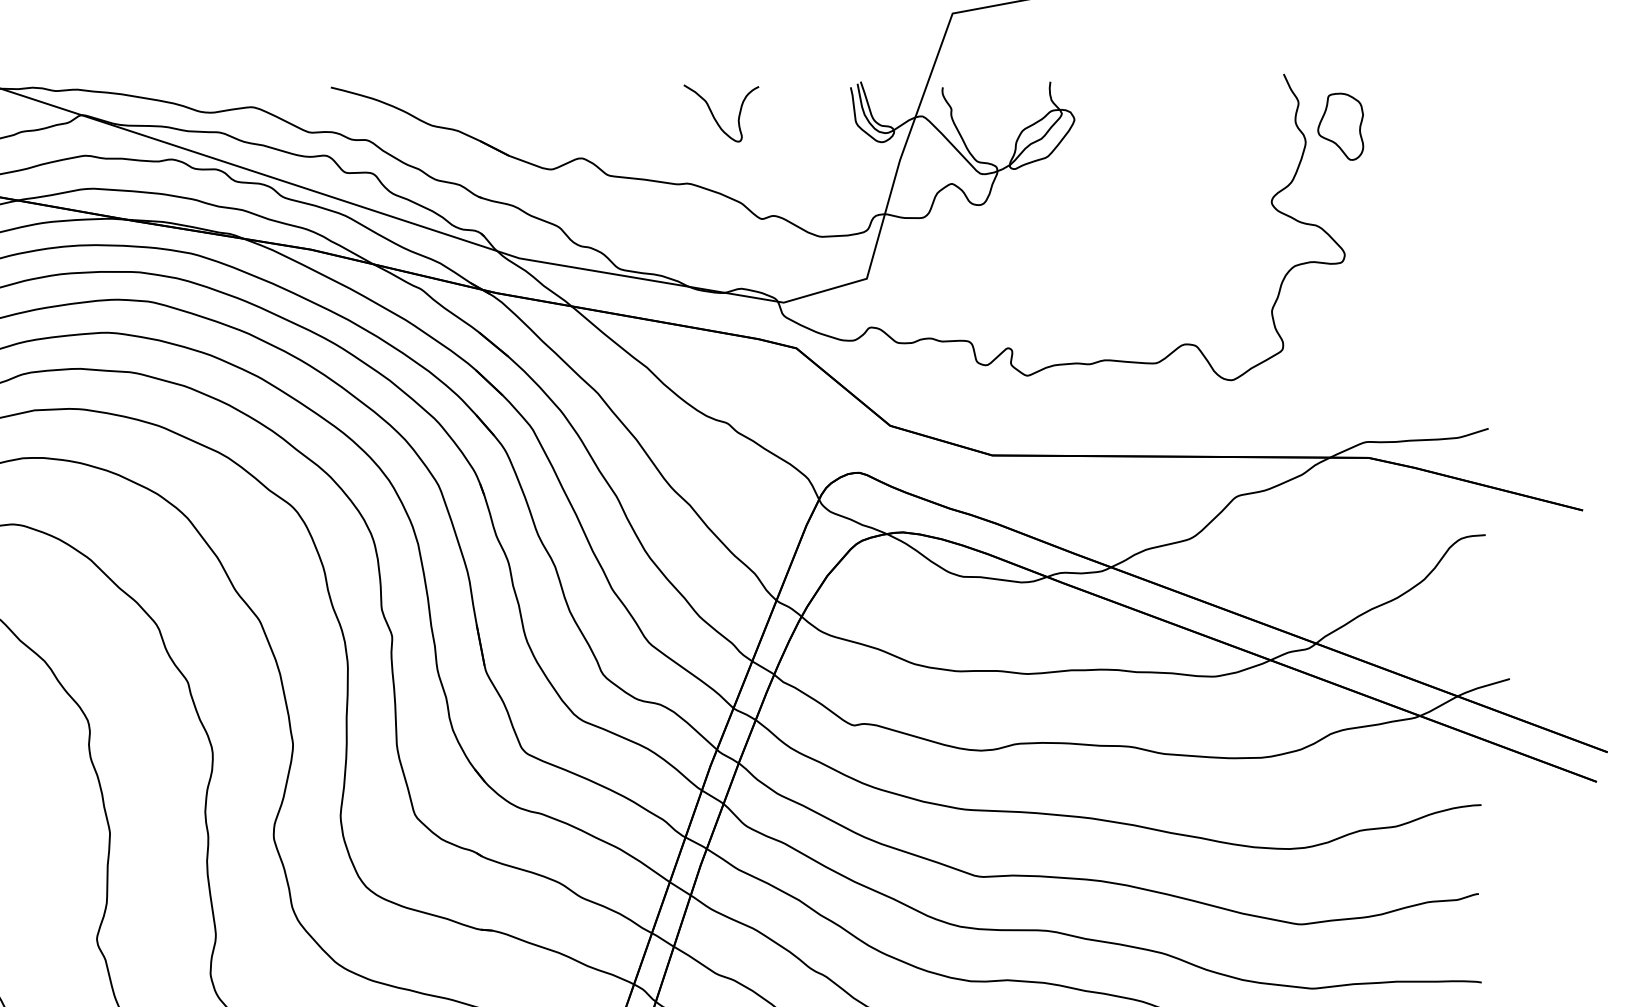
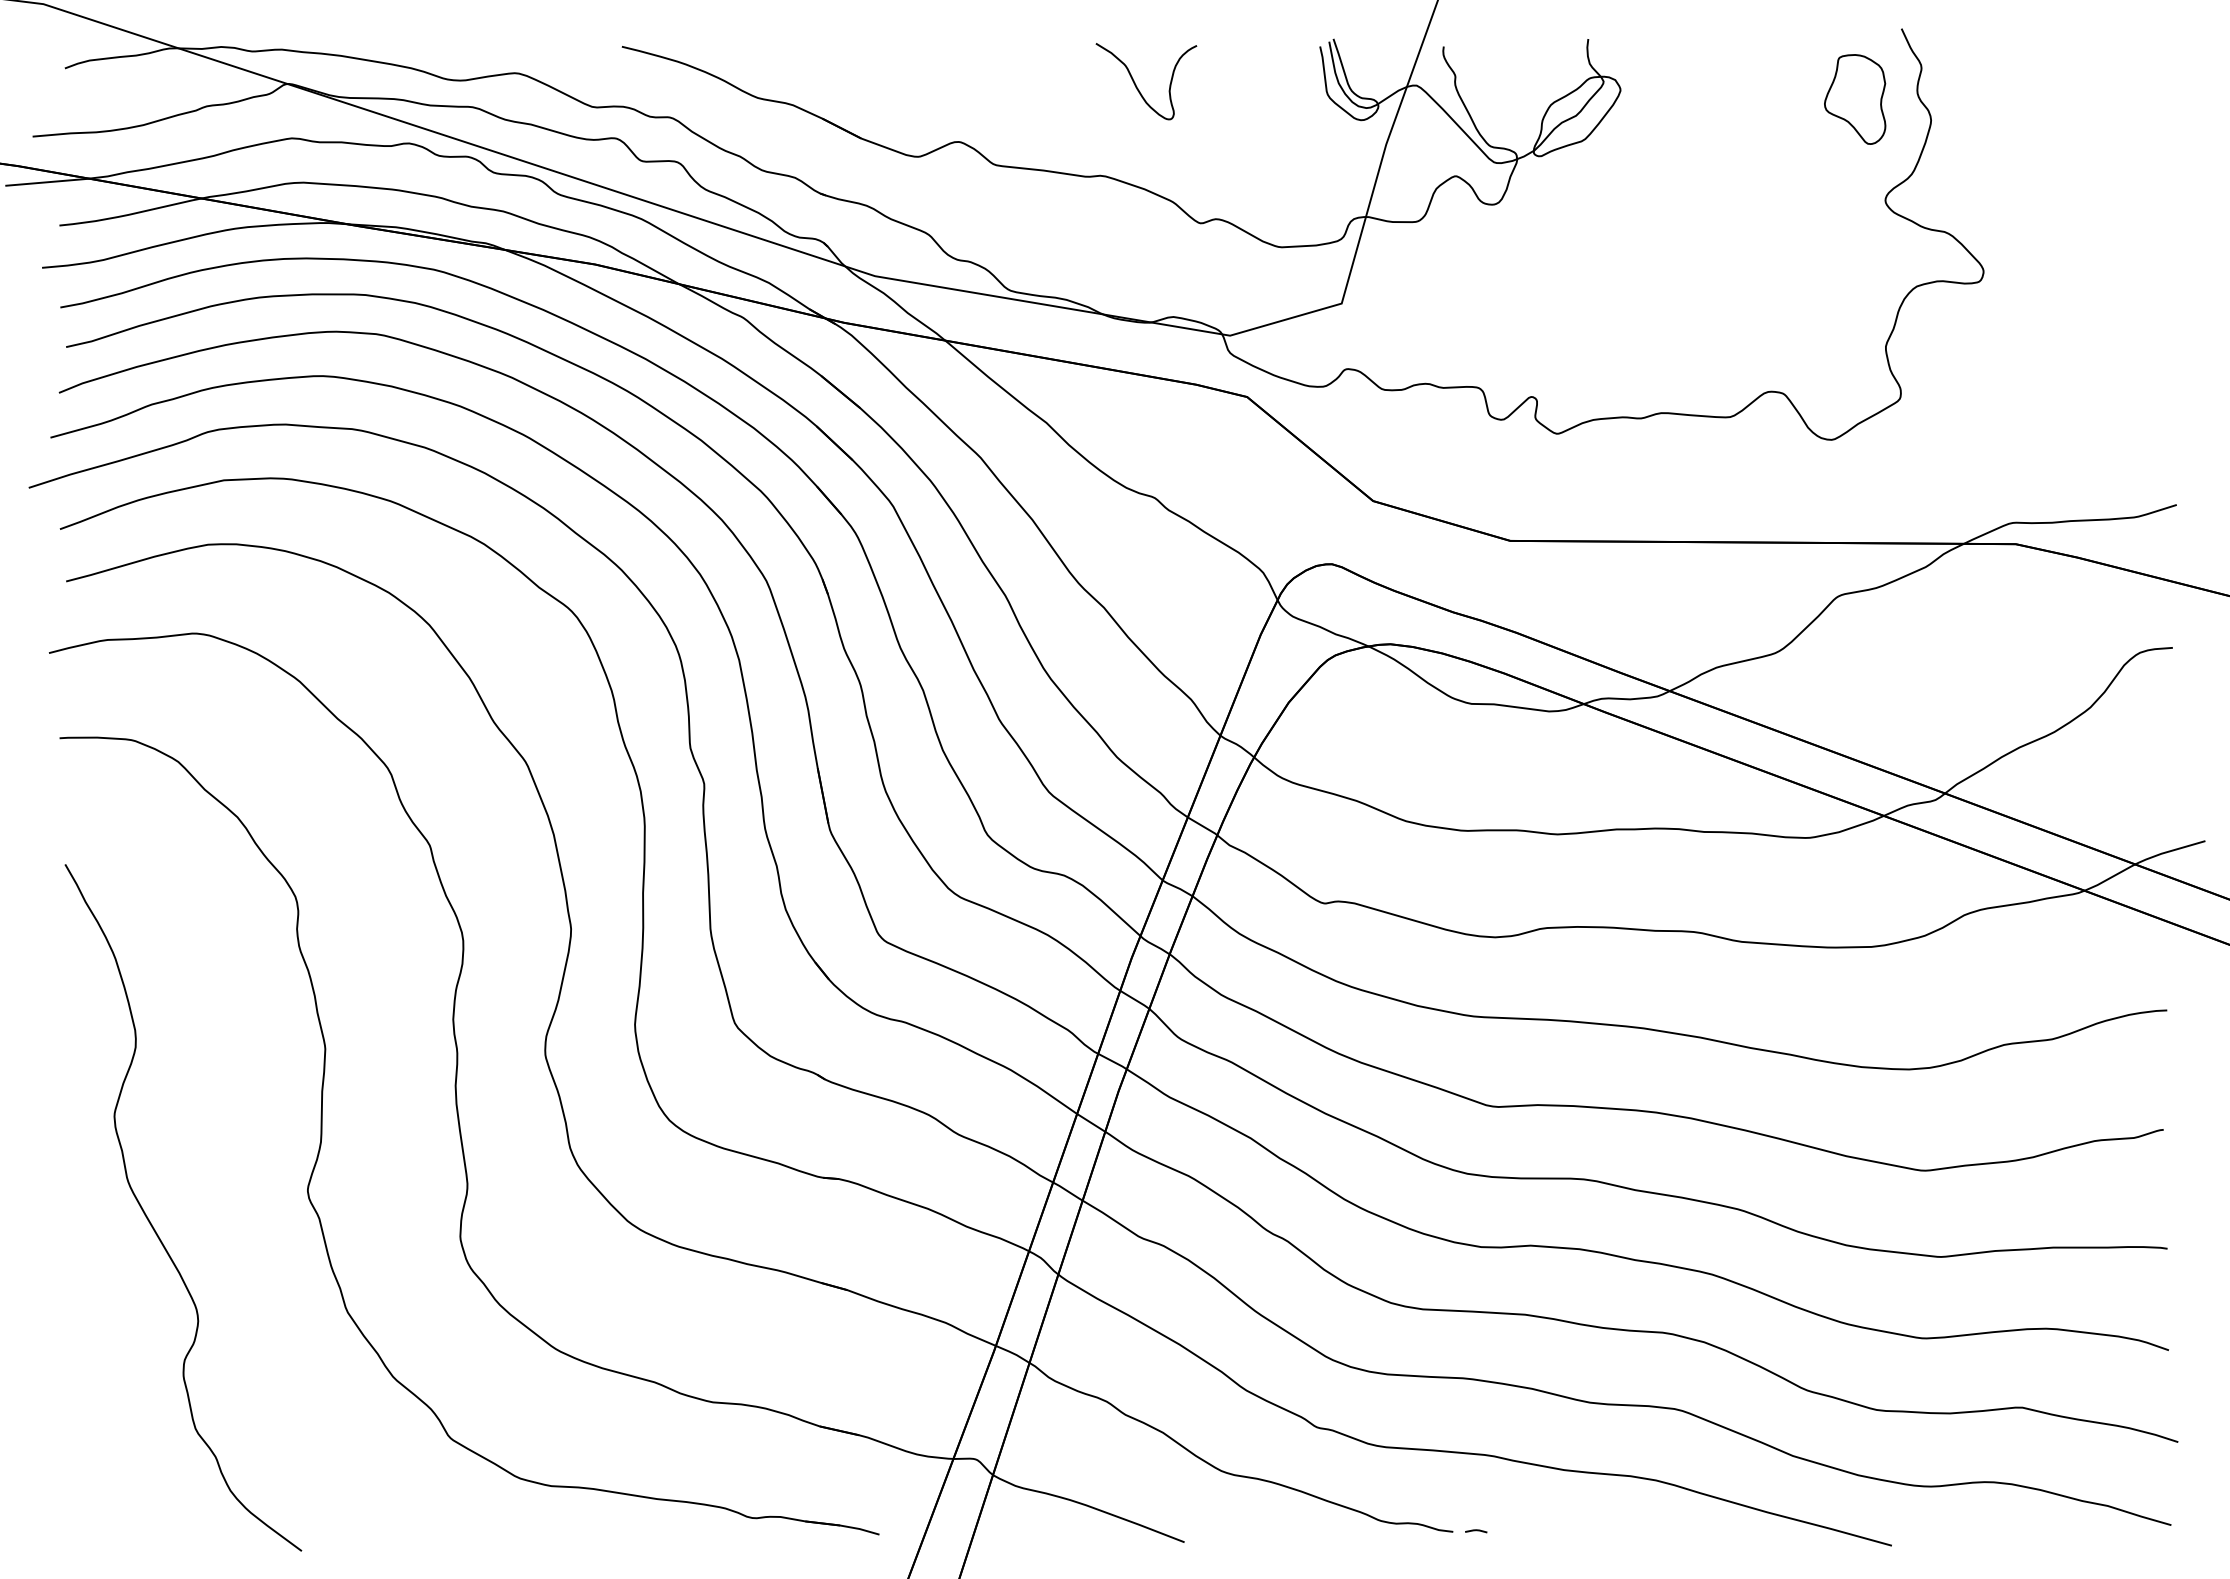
part: (1340, 126) -> (1855, 99), moved

